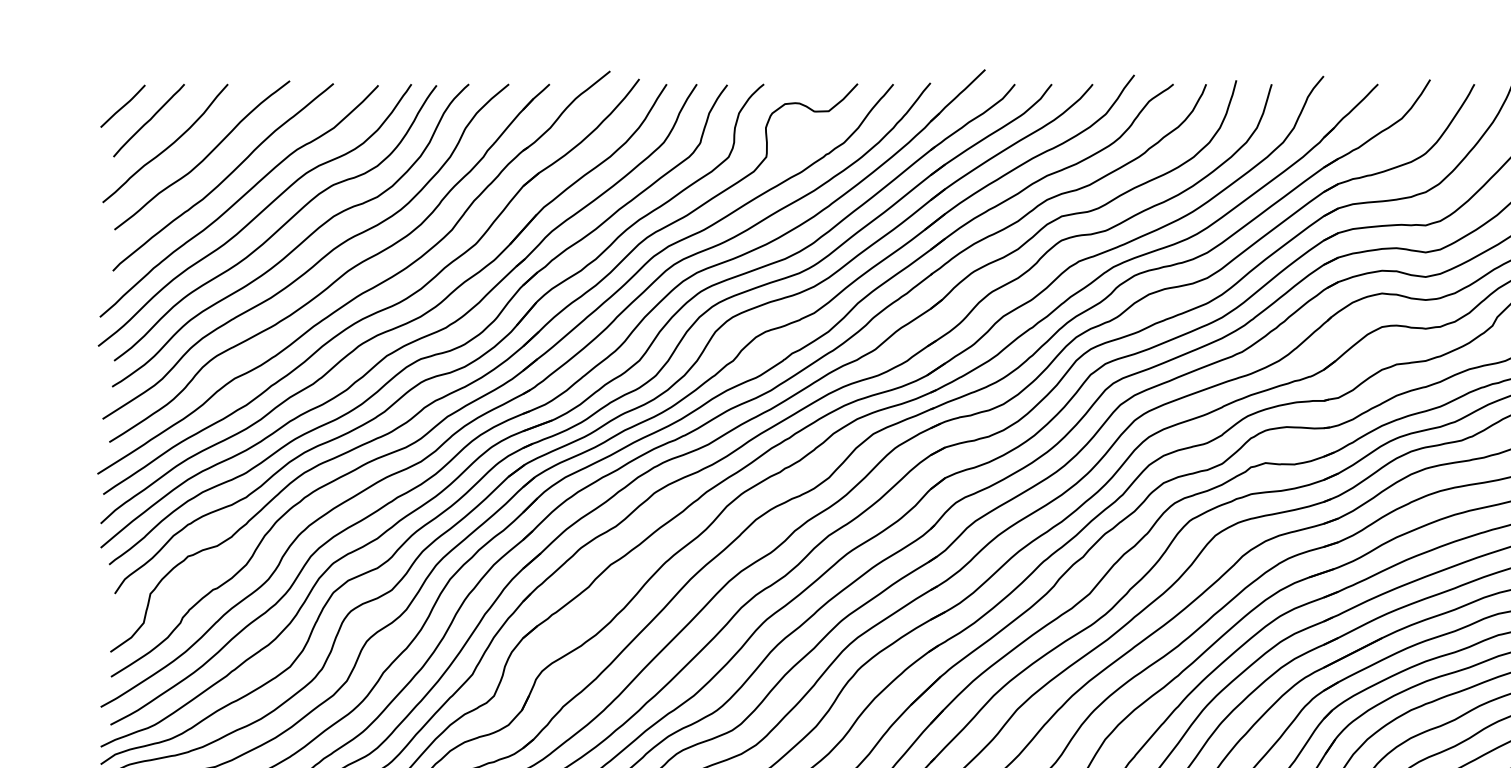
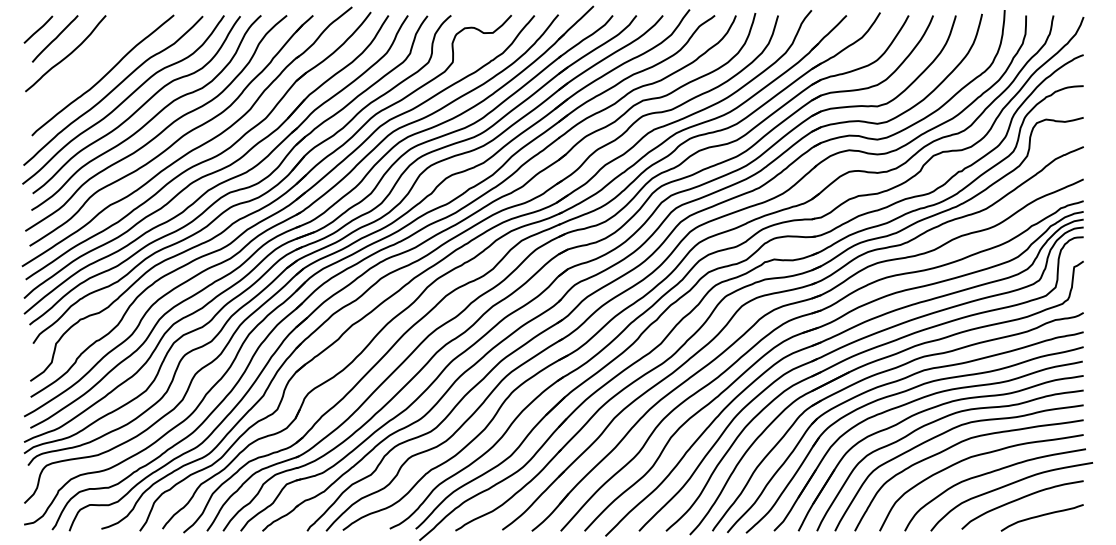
curve: (205, 155) -> (91, 61), removed

